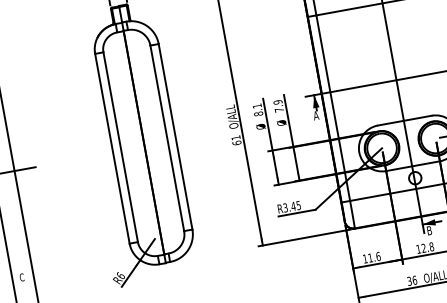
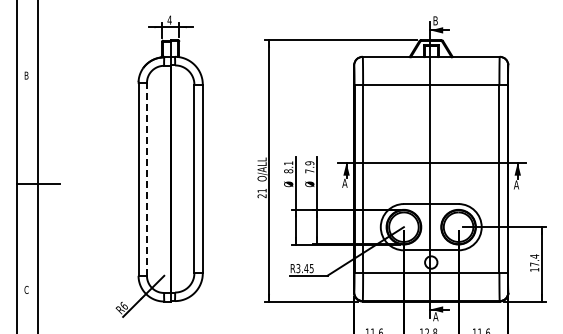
text: (236, 143) -> (261, 196), 61 -> 21
line: (120, 146) -> (146, 178), solid -> dashed
text: (429, 230) -> (435, 316), B -> A

